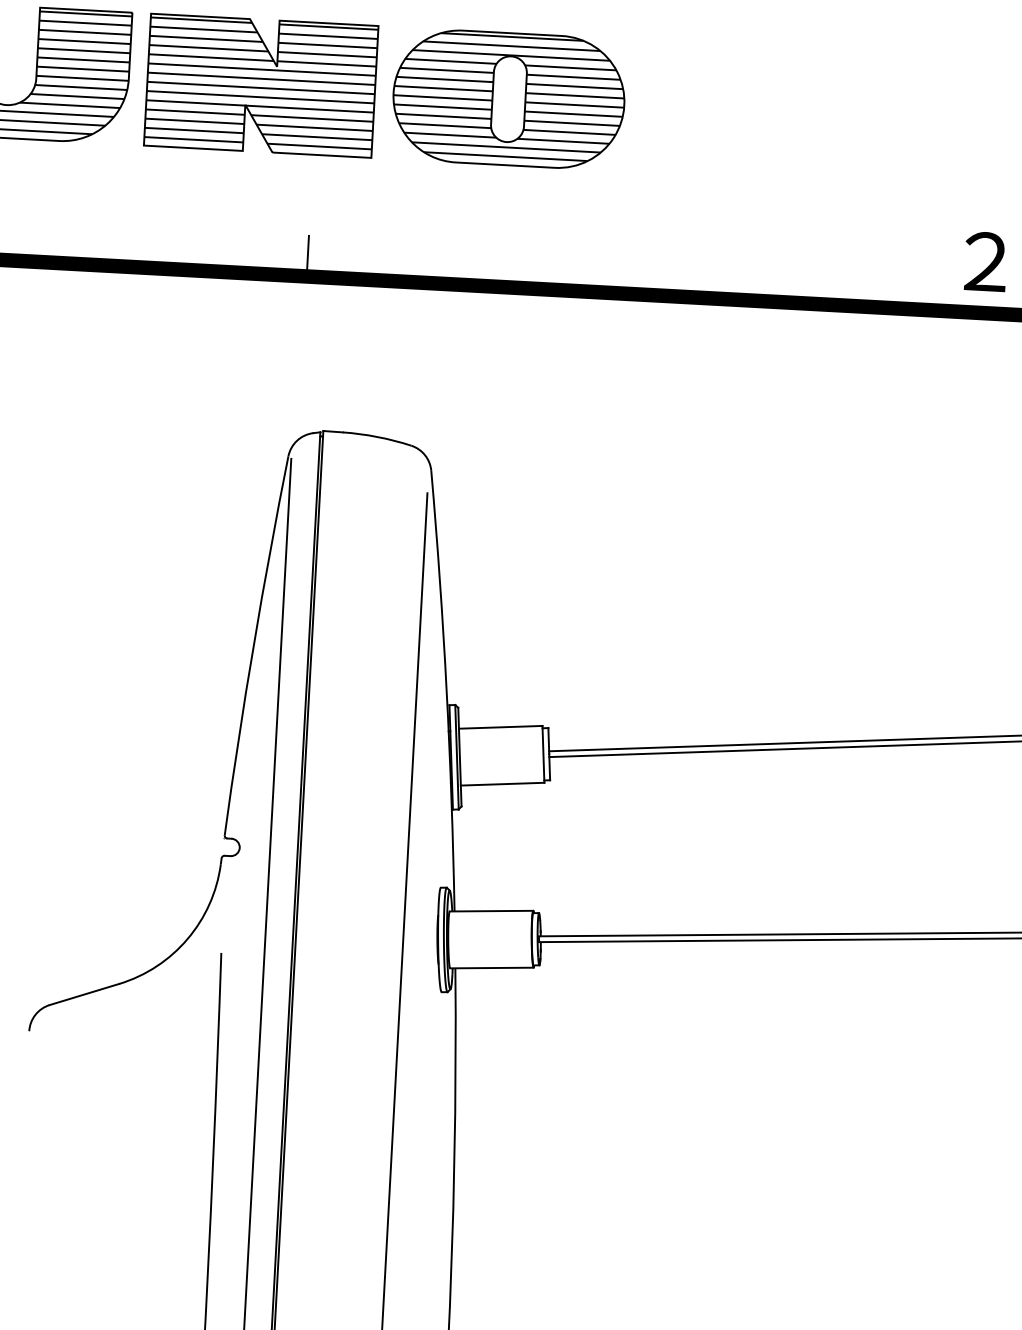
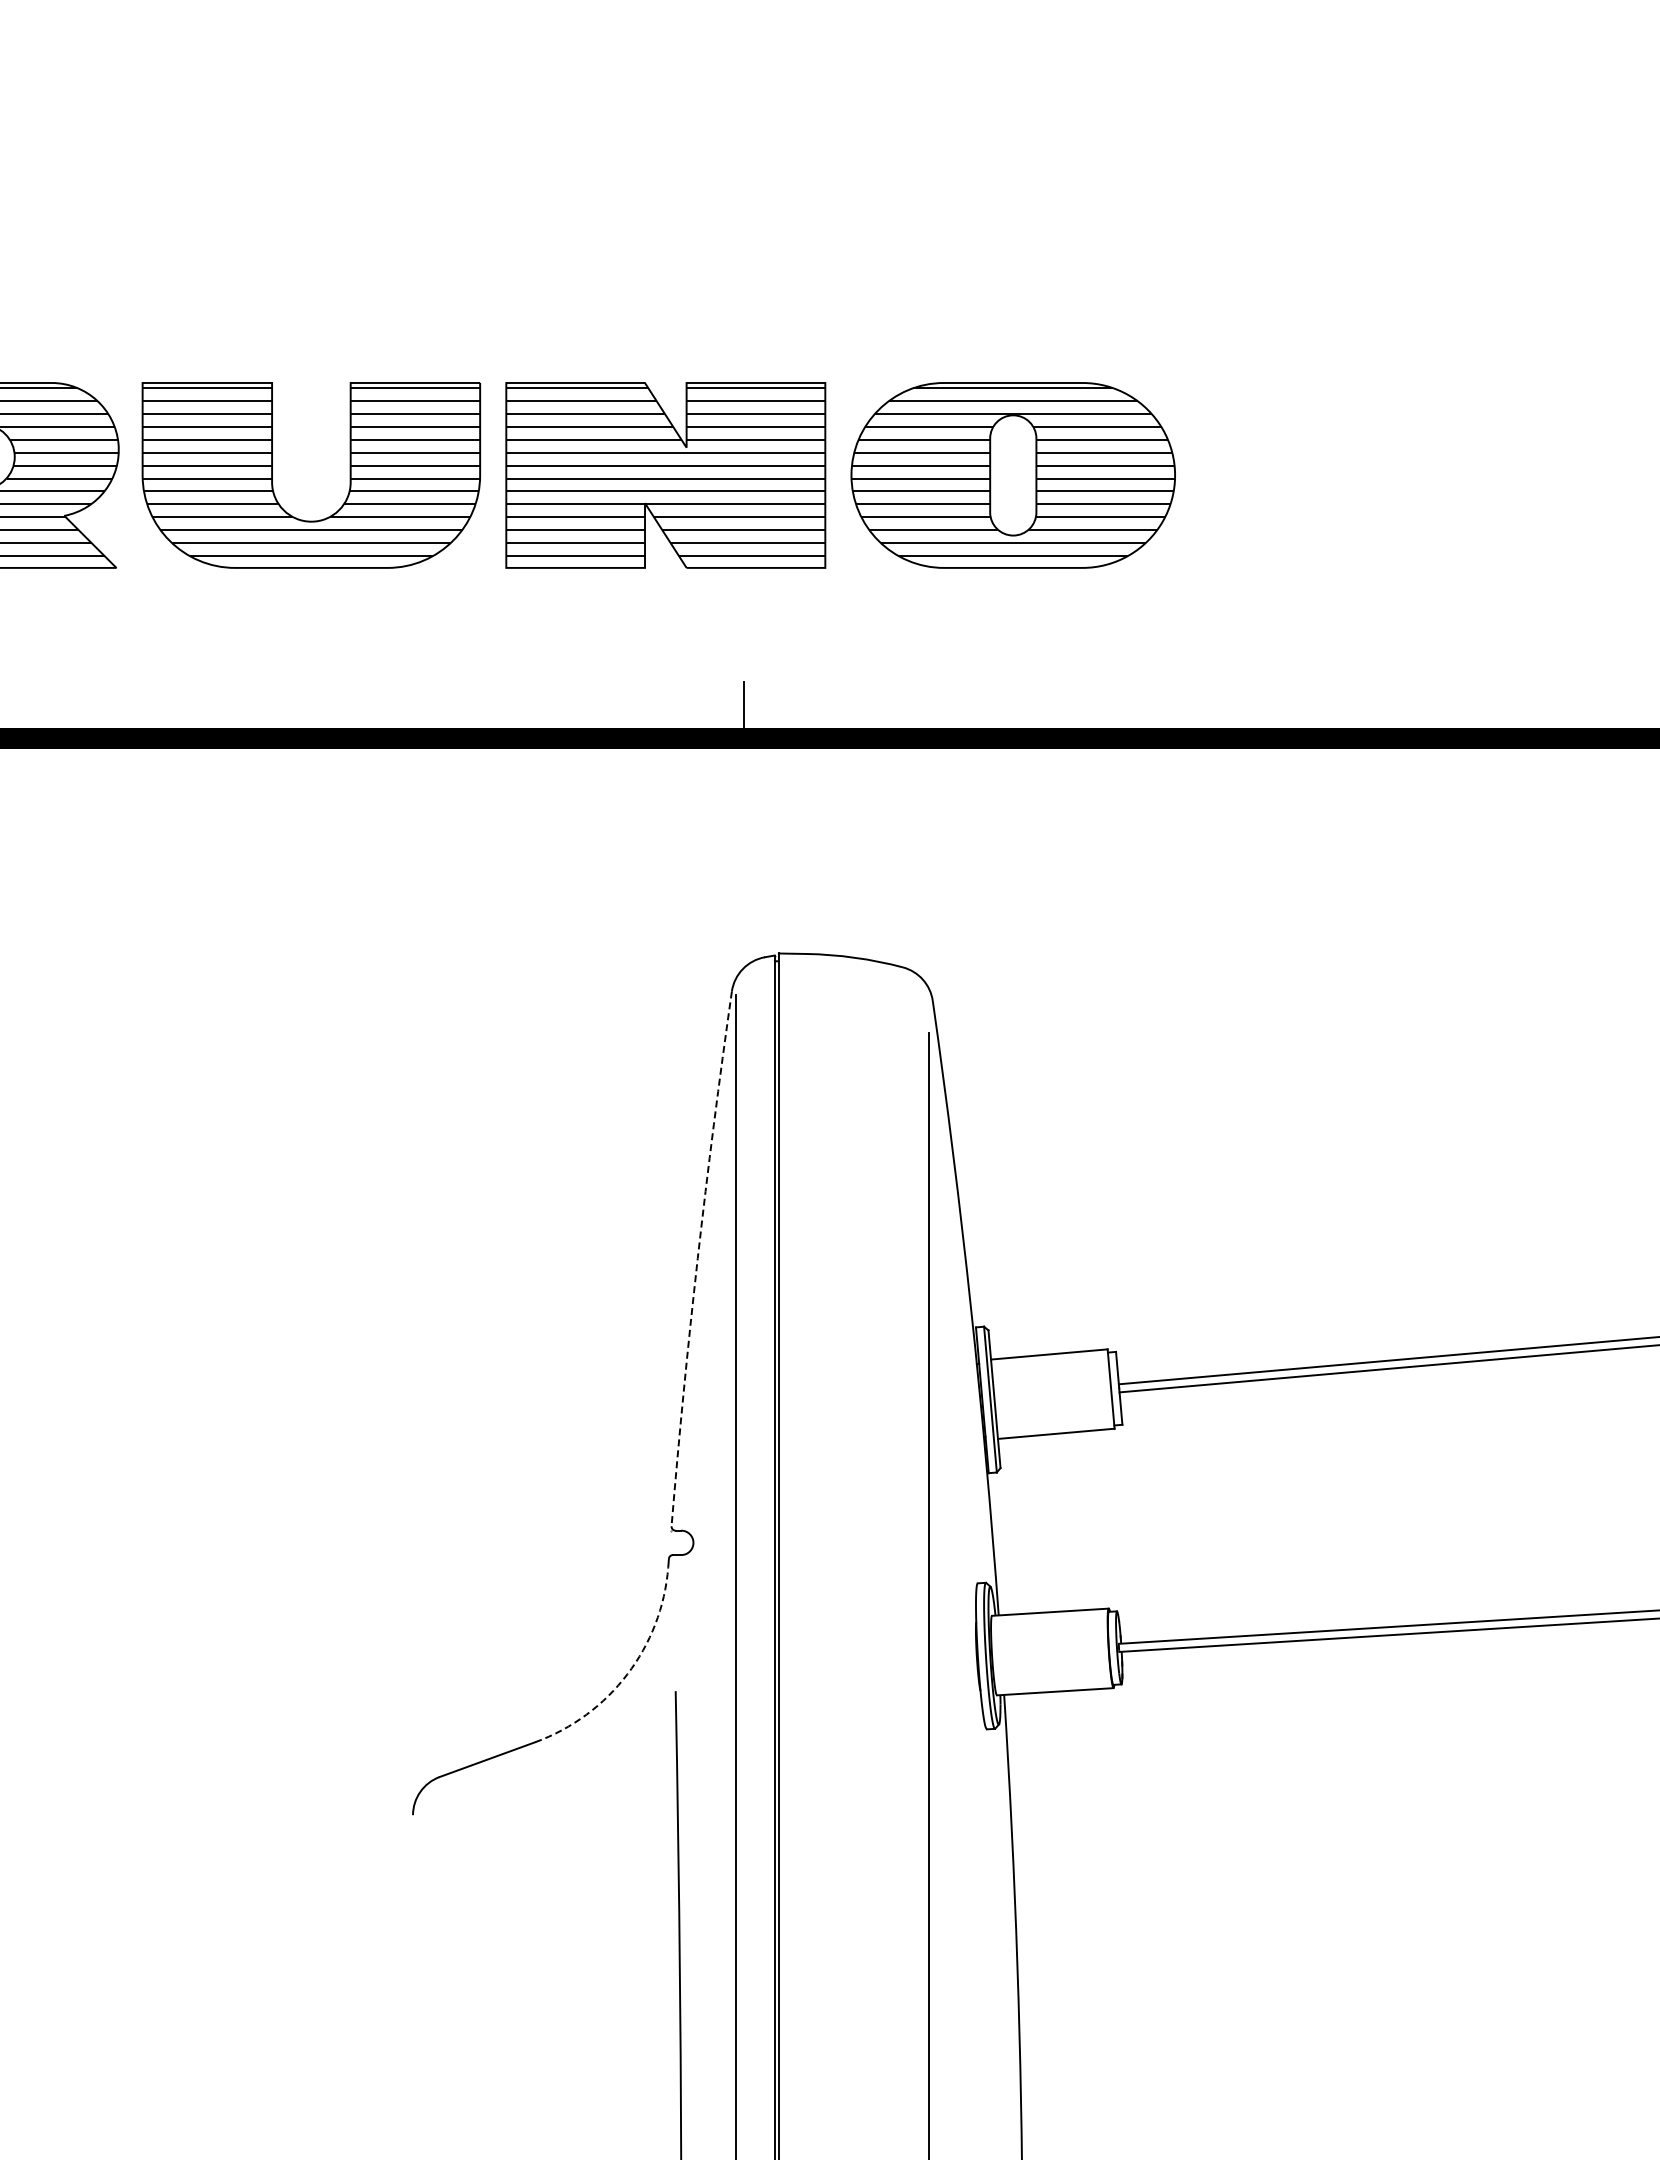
arc: (253, 645) -> (697, 1258), solid -> dashed
arc: (187, 939) -> (627, 1674), solid -> dashed

